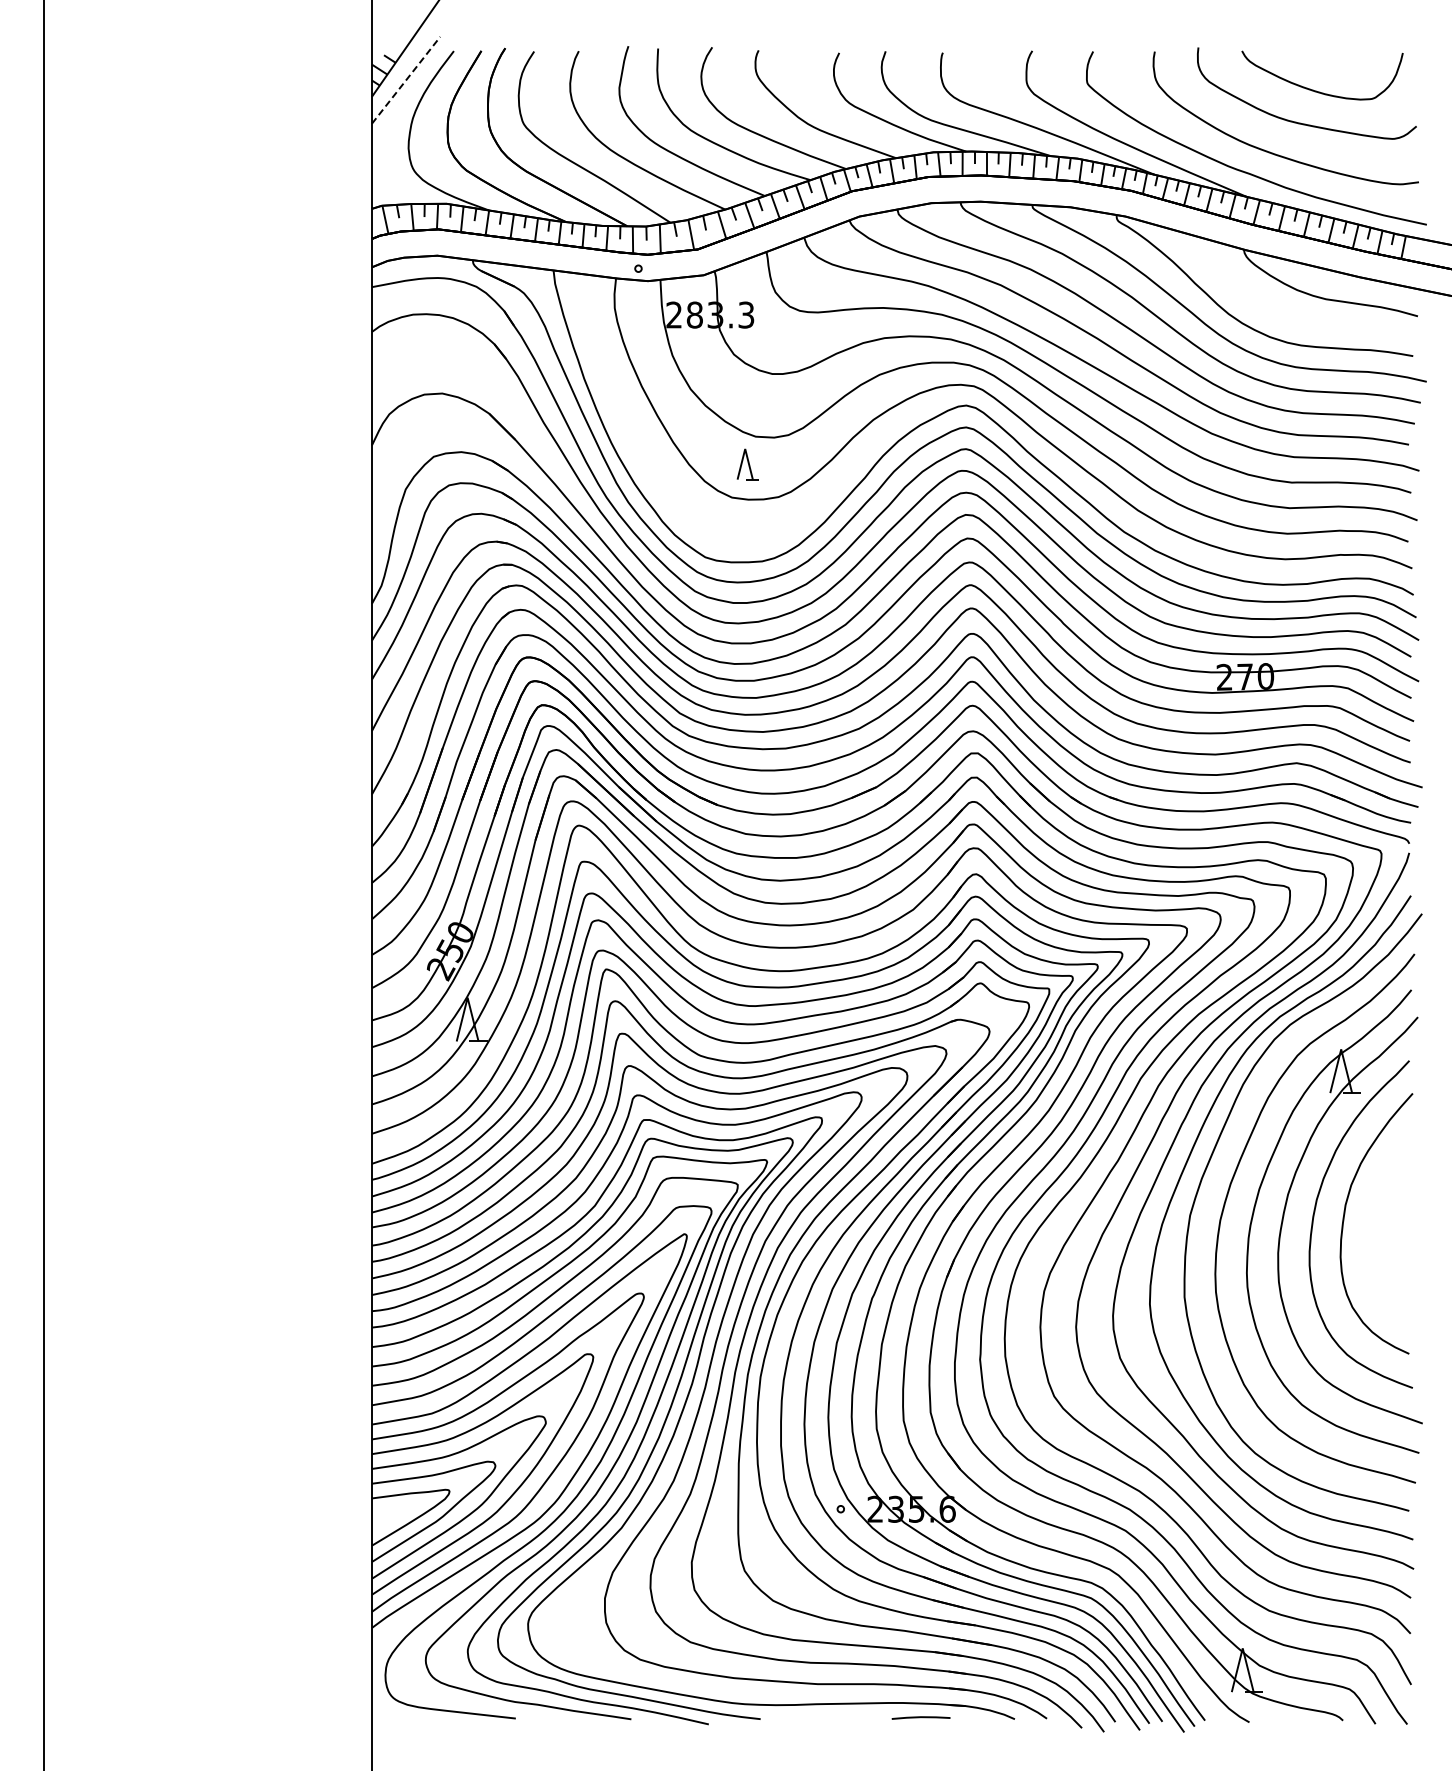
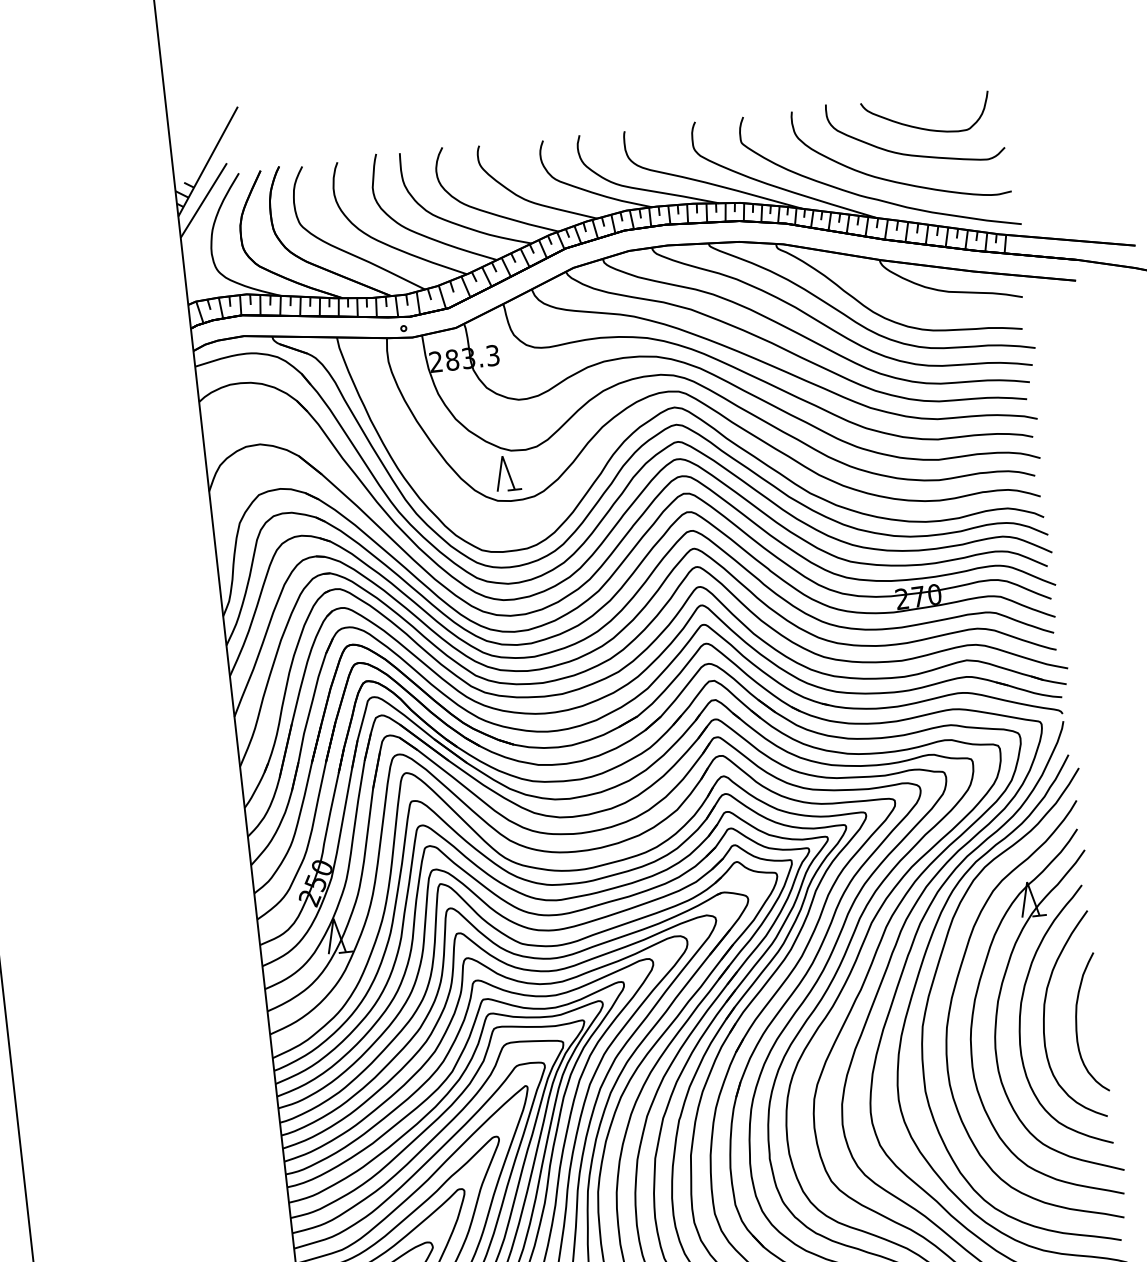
line: (406, 79) -> (204, 199), dashed -> solid
part: (747, 464) -> (507, 473), size x1.43
curve: (1384, 1229) -> (1077, 1020), added

